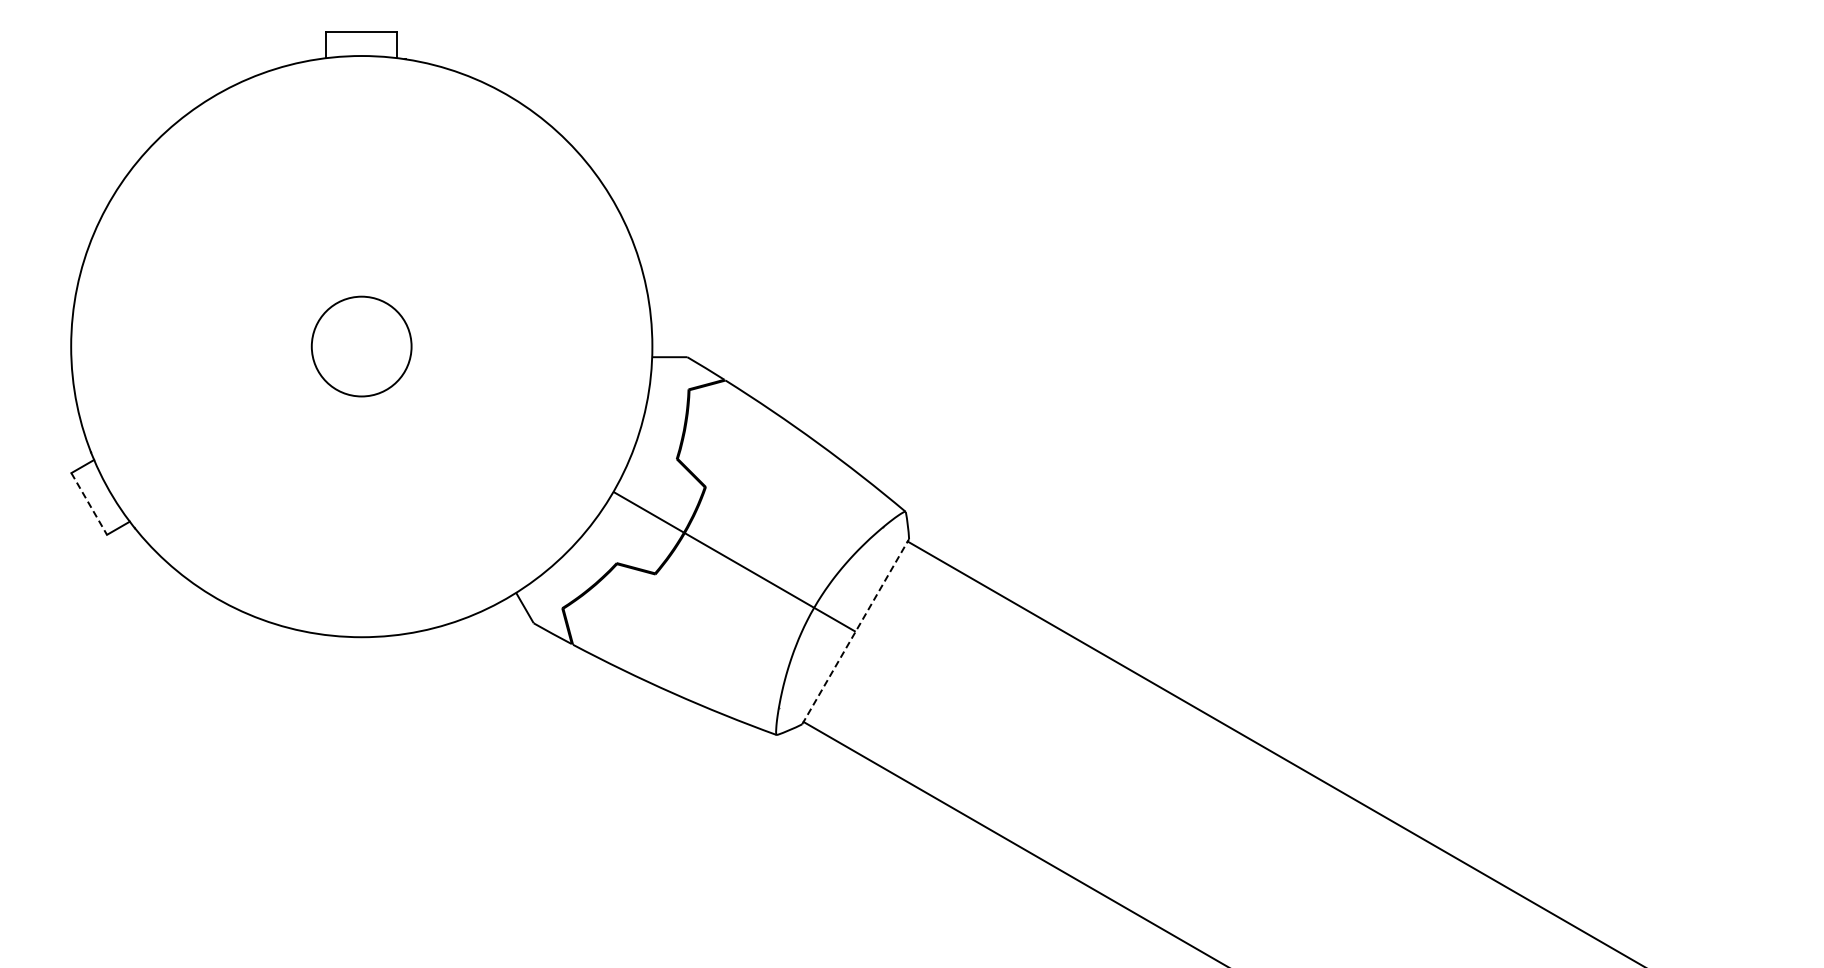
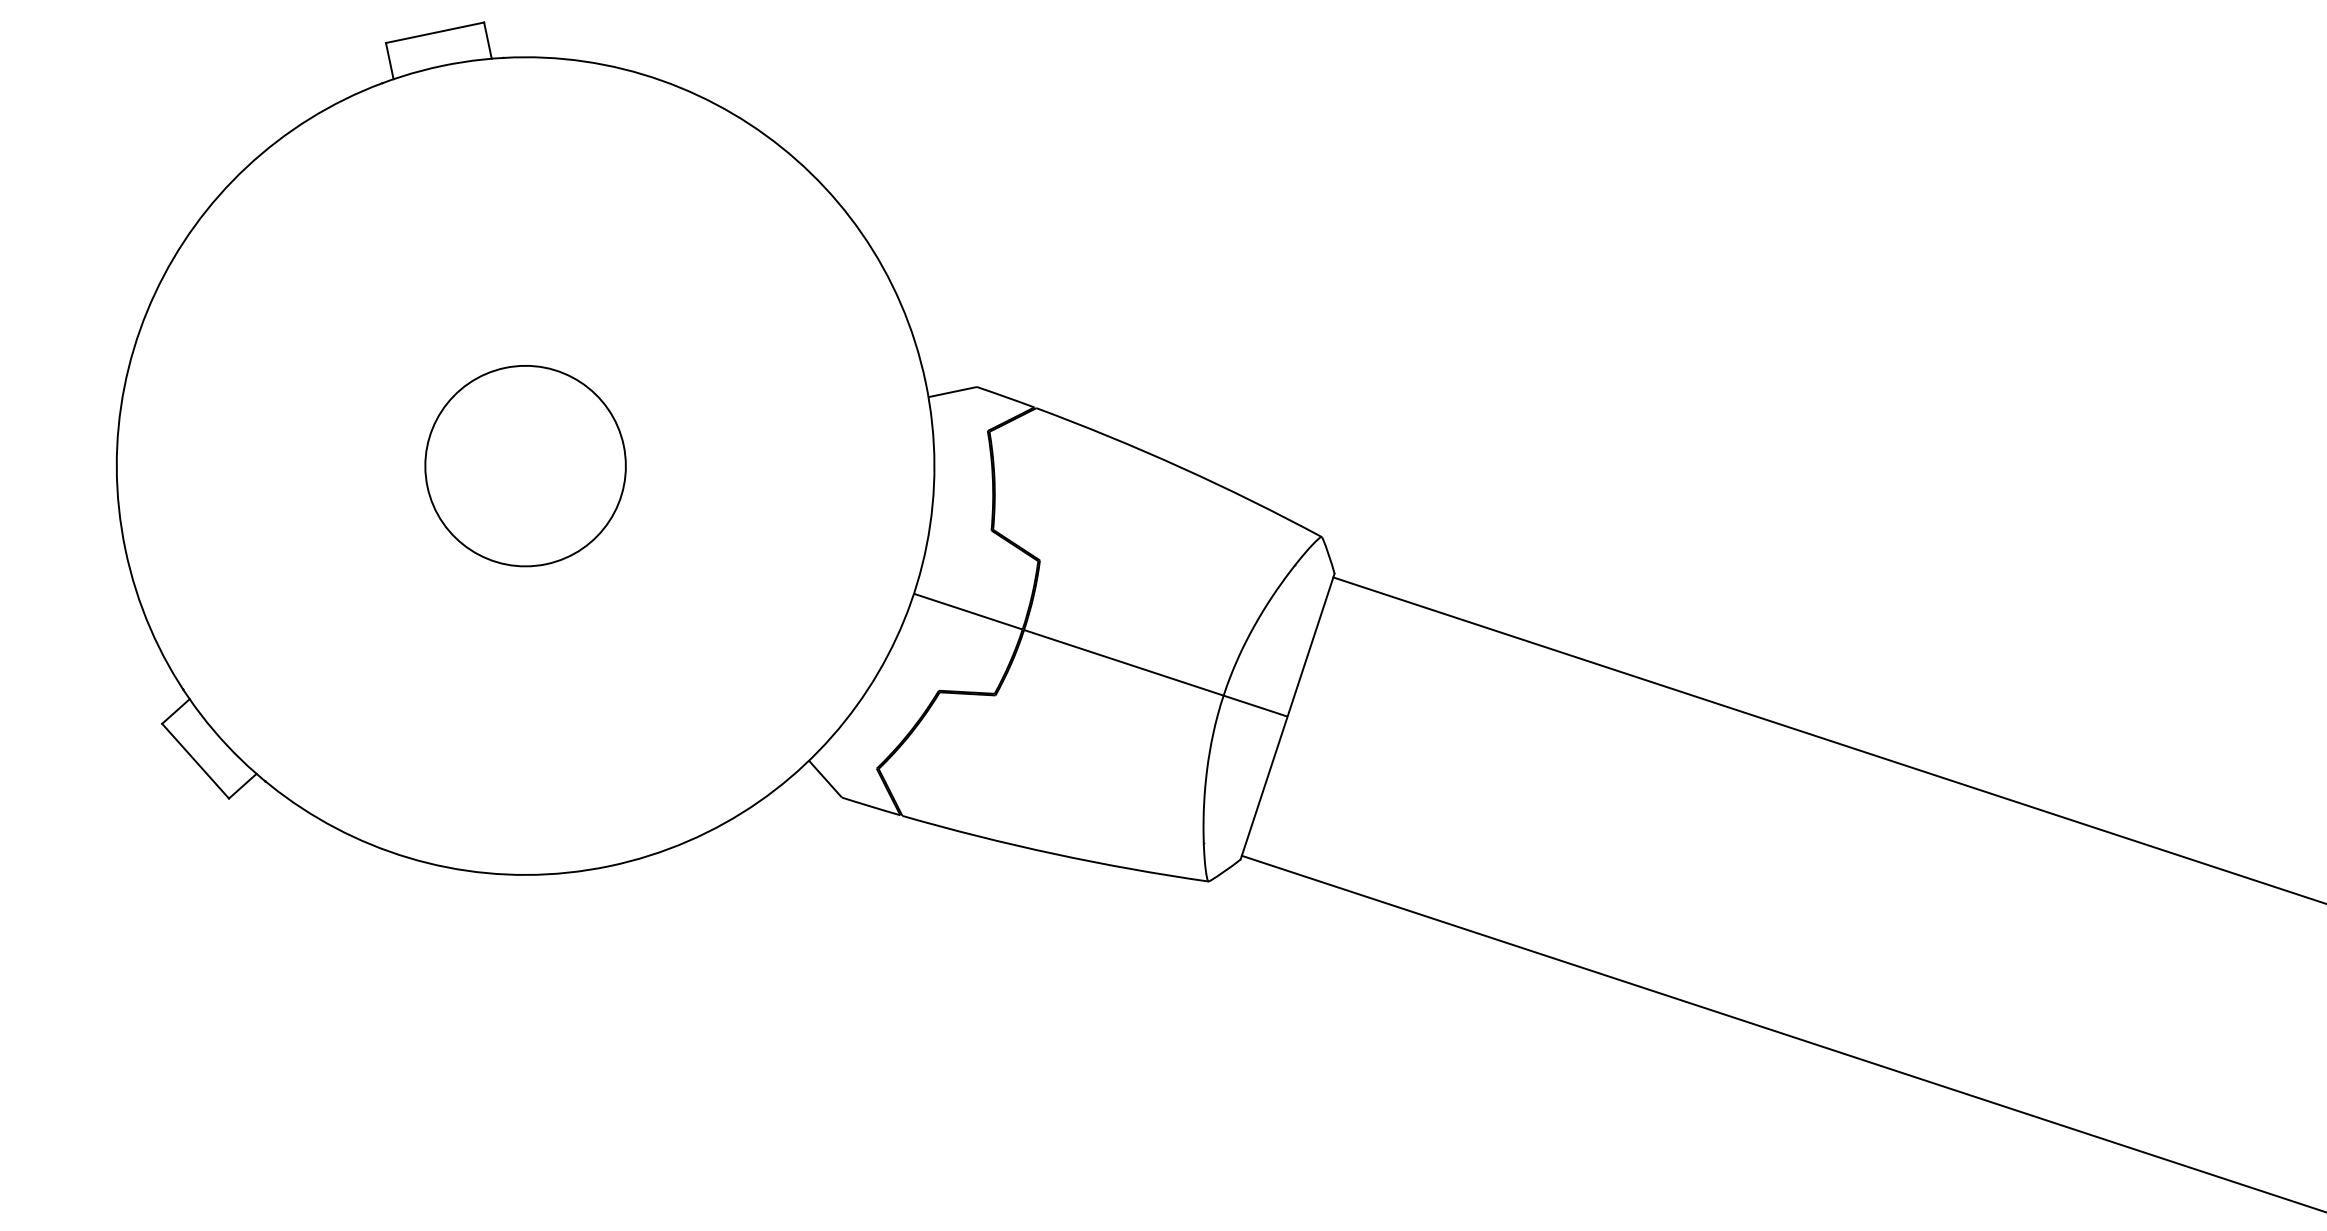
circle: (361, 346) -> (525, 466), size x1.43
line: (89, 503) -> (195, 760), dashed -> solid
line: (855, 631) -> (1287, 716), dashed -> solid

